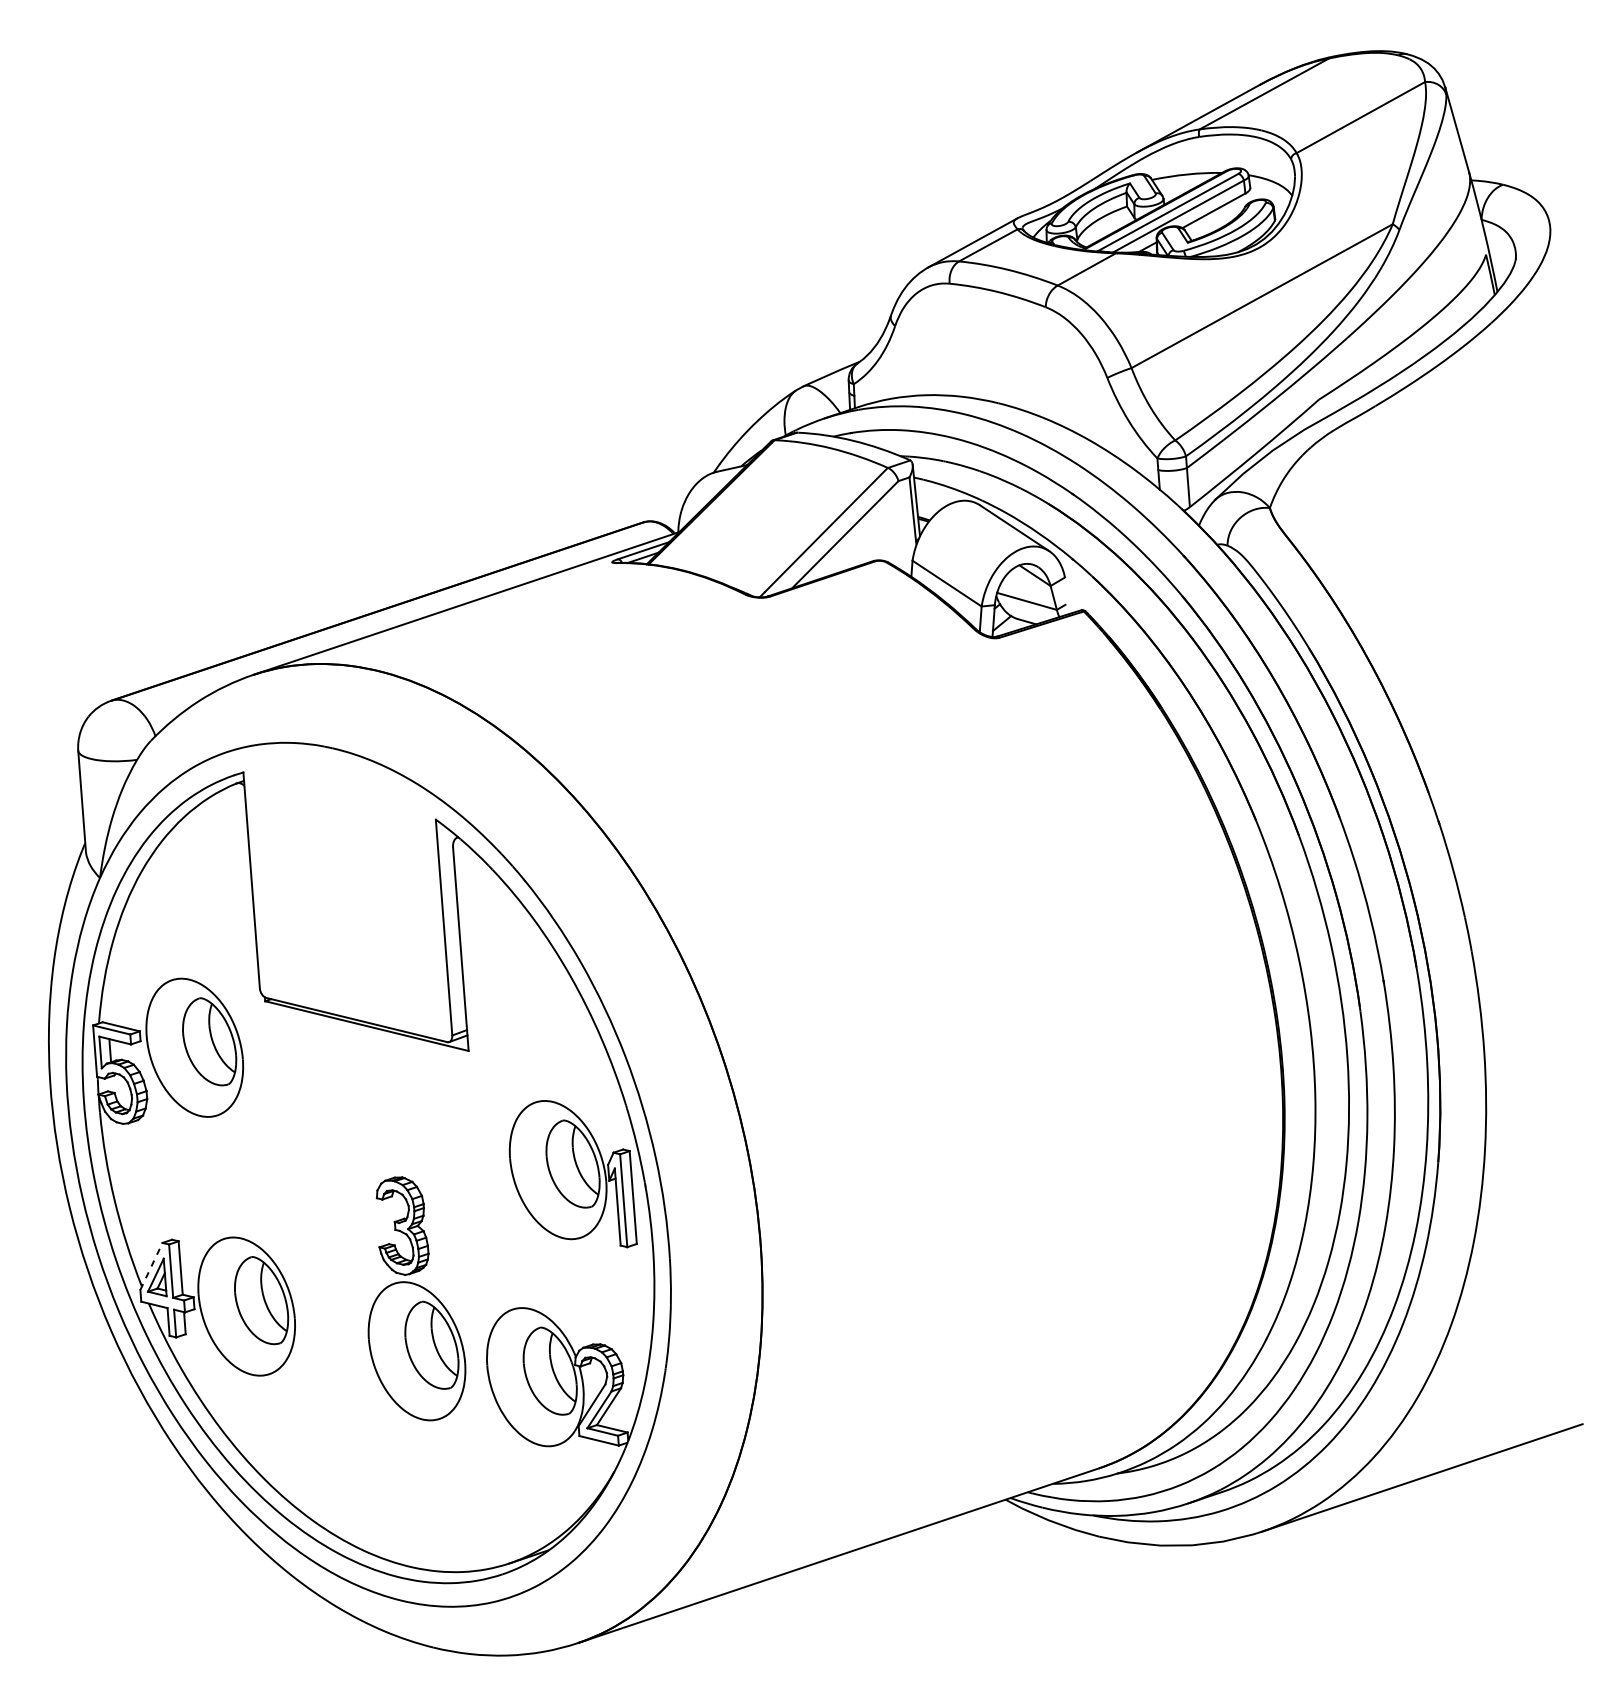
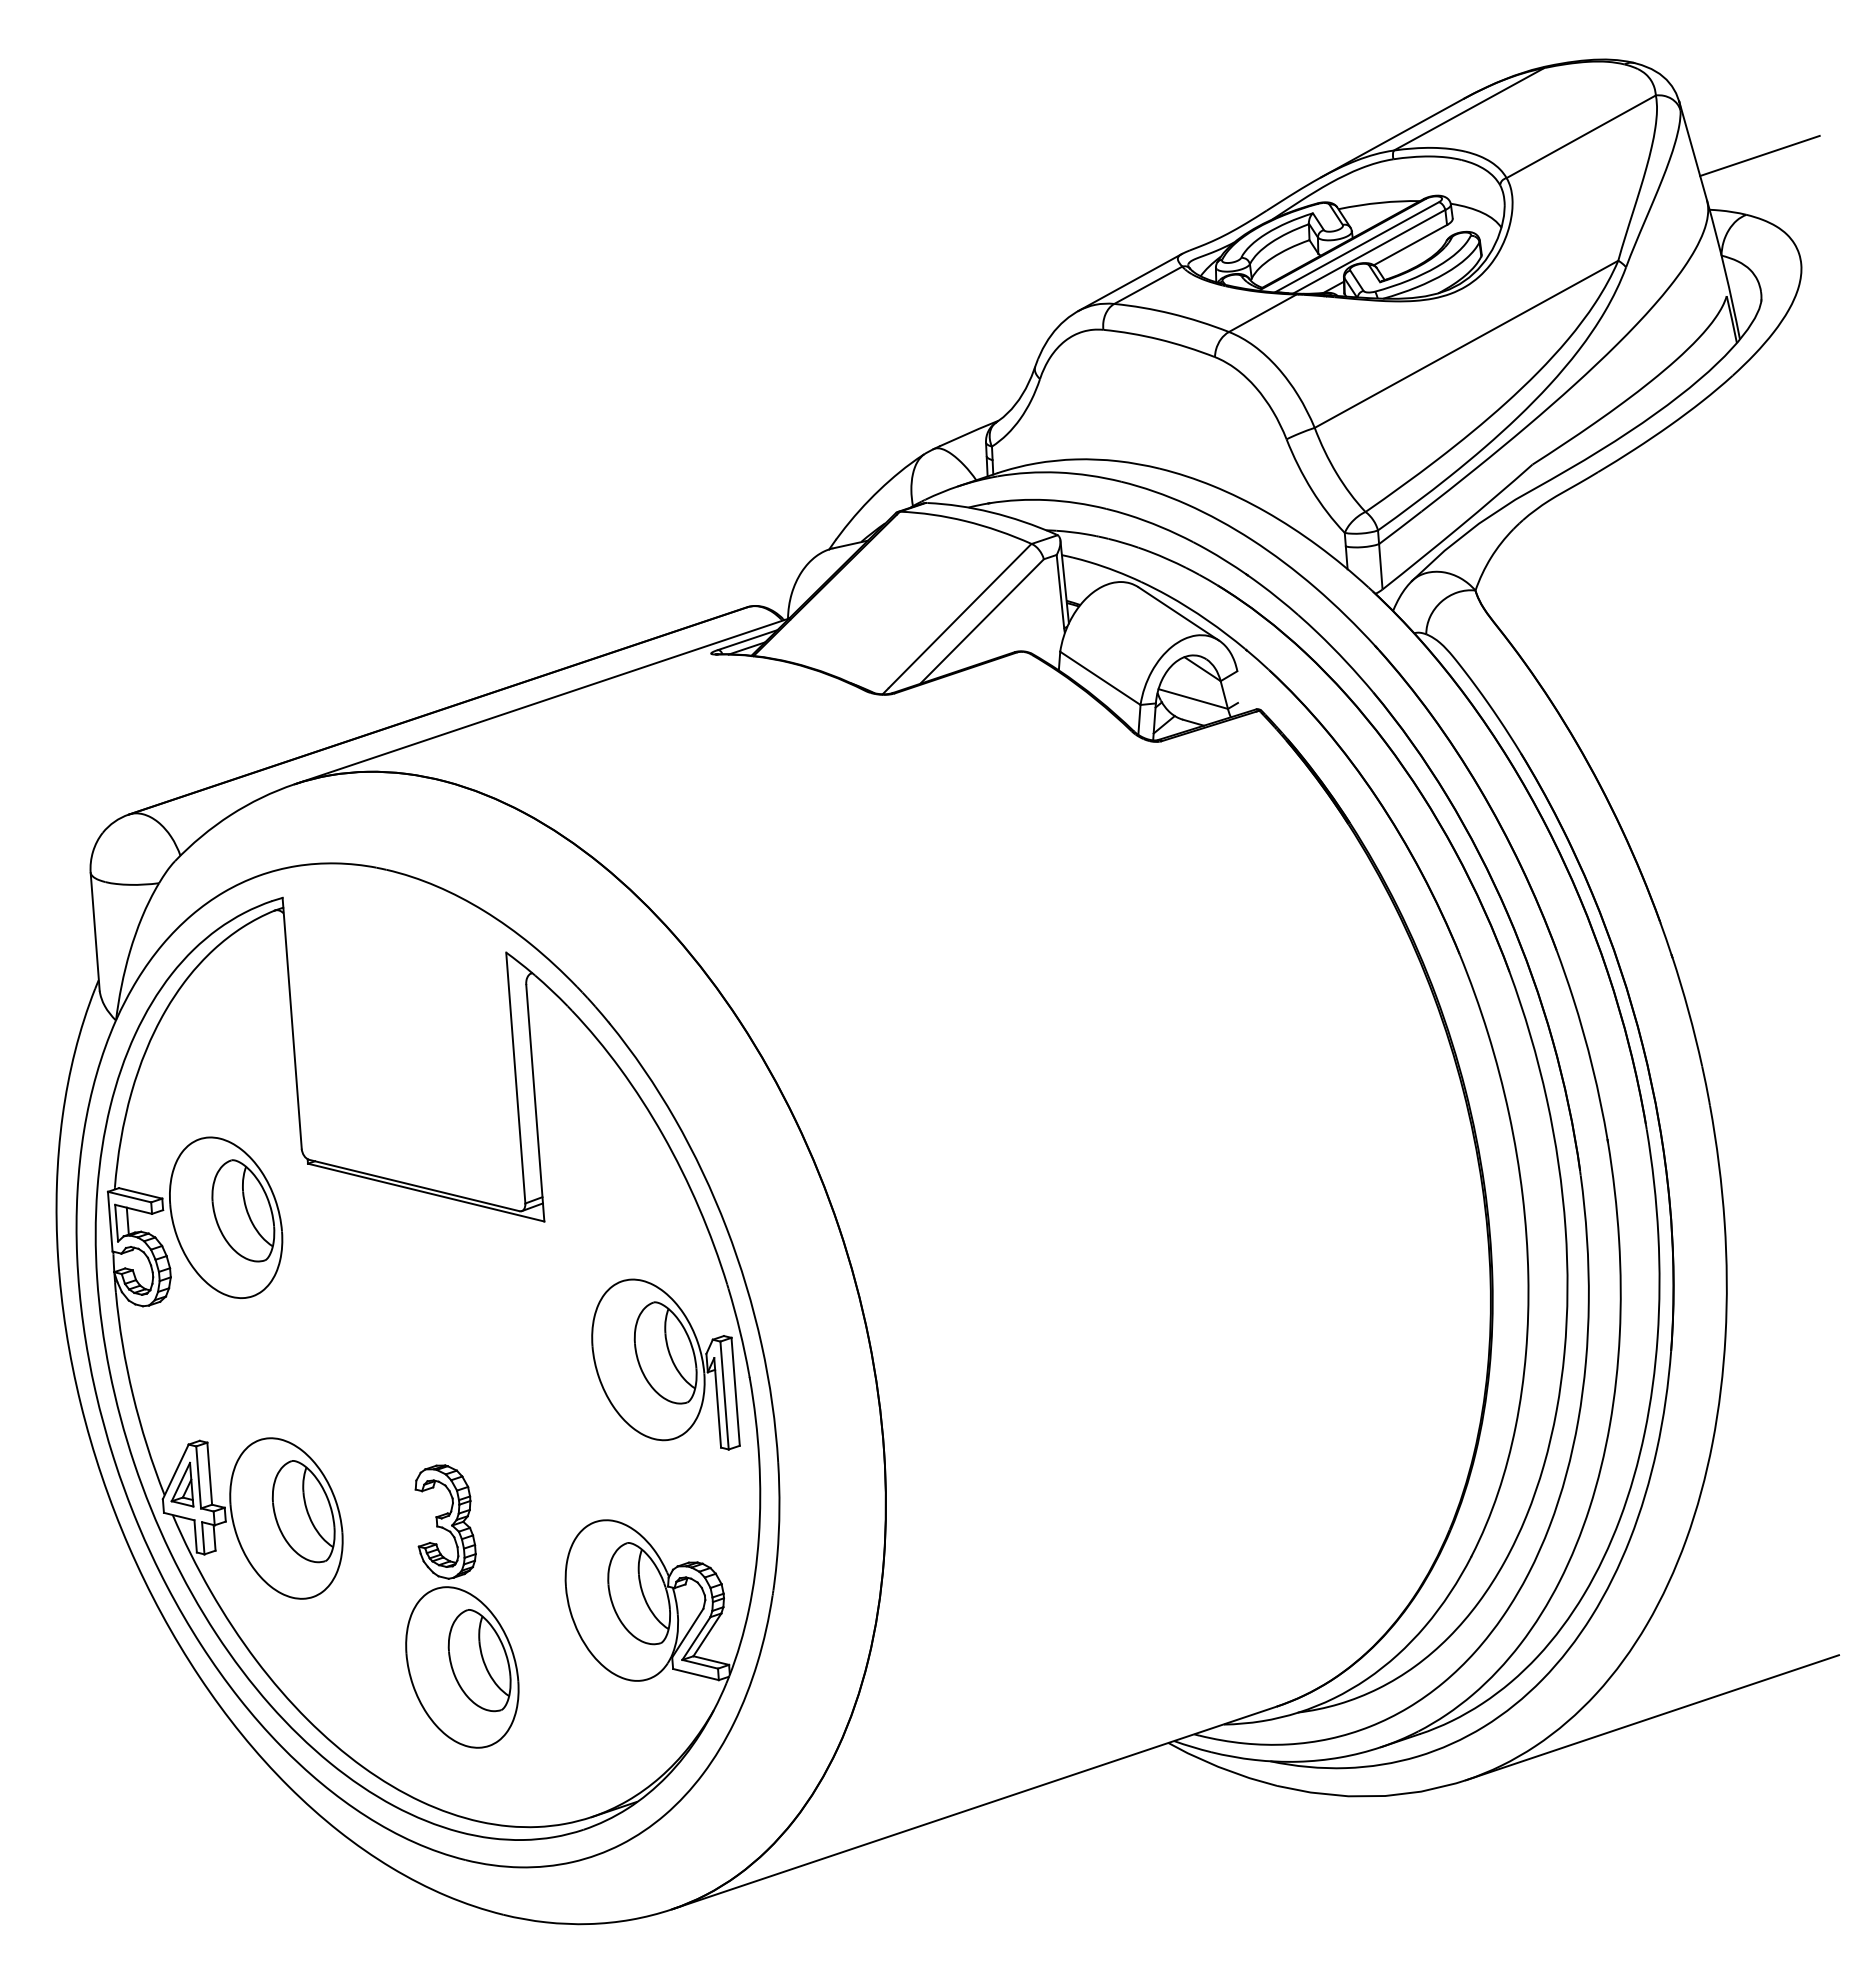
line: (1514, 133) -> (1759, 155), added
line: (151, 1266) -> (175, 1471), dashed -> solid
part: (417, 1298) -> (462, 1606), moved

